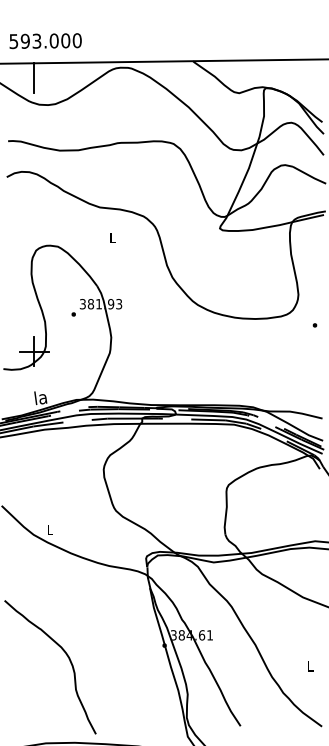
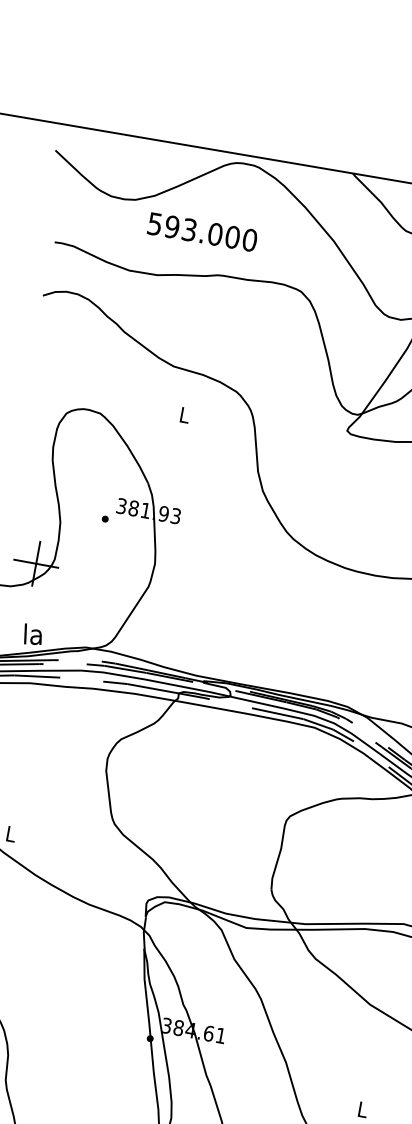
text: (45, 41) -> (202, 232), moved
line: (34, 77) -> (111, 154), removed

